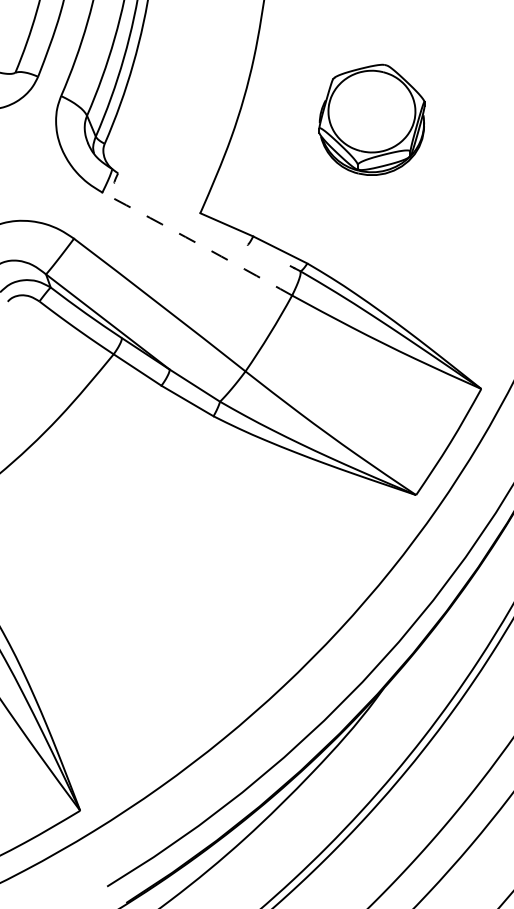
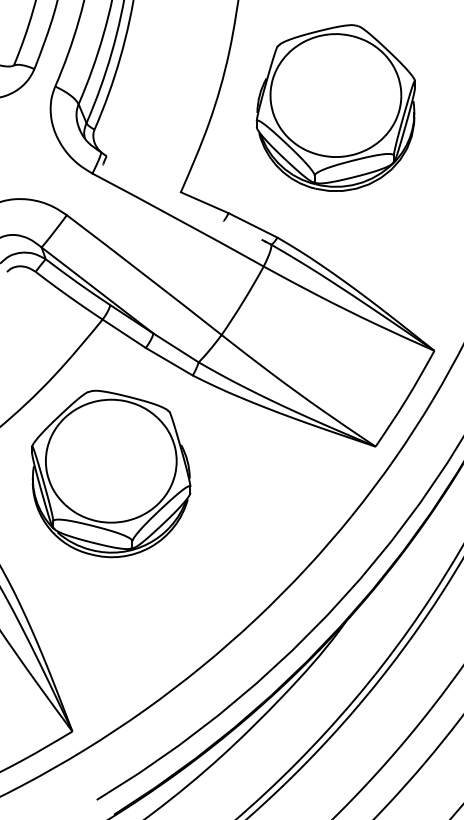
part: (371, 119) -> (335, 107), size x1.67
arc: (197, 243) -> (178, 219), dashed -> solid
part: (123, 524) -> (111, 473), added

